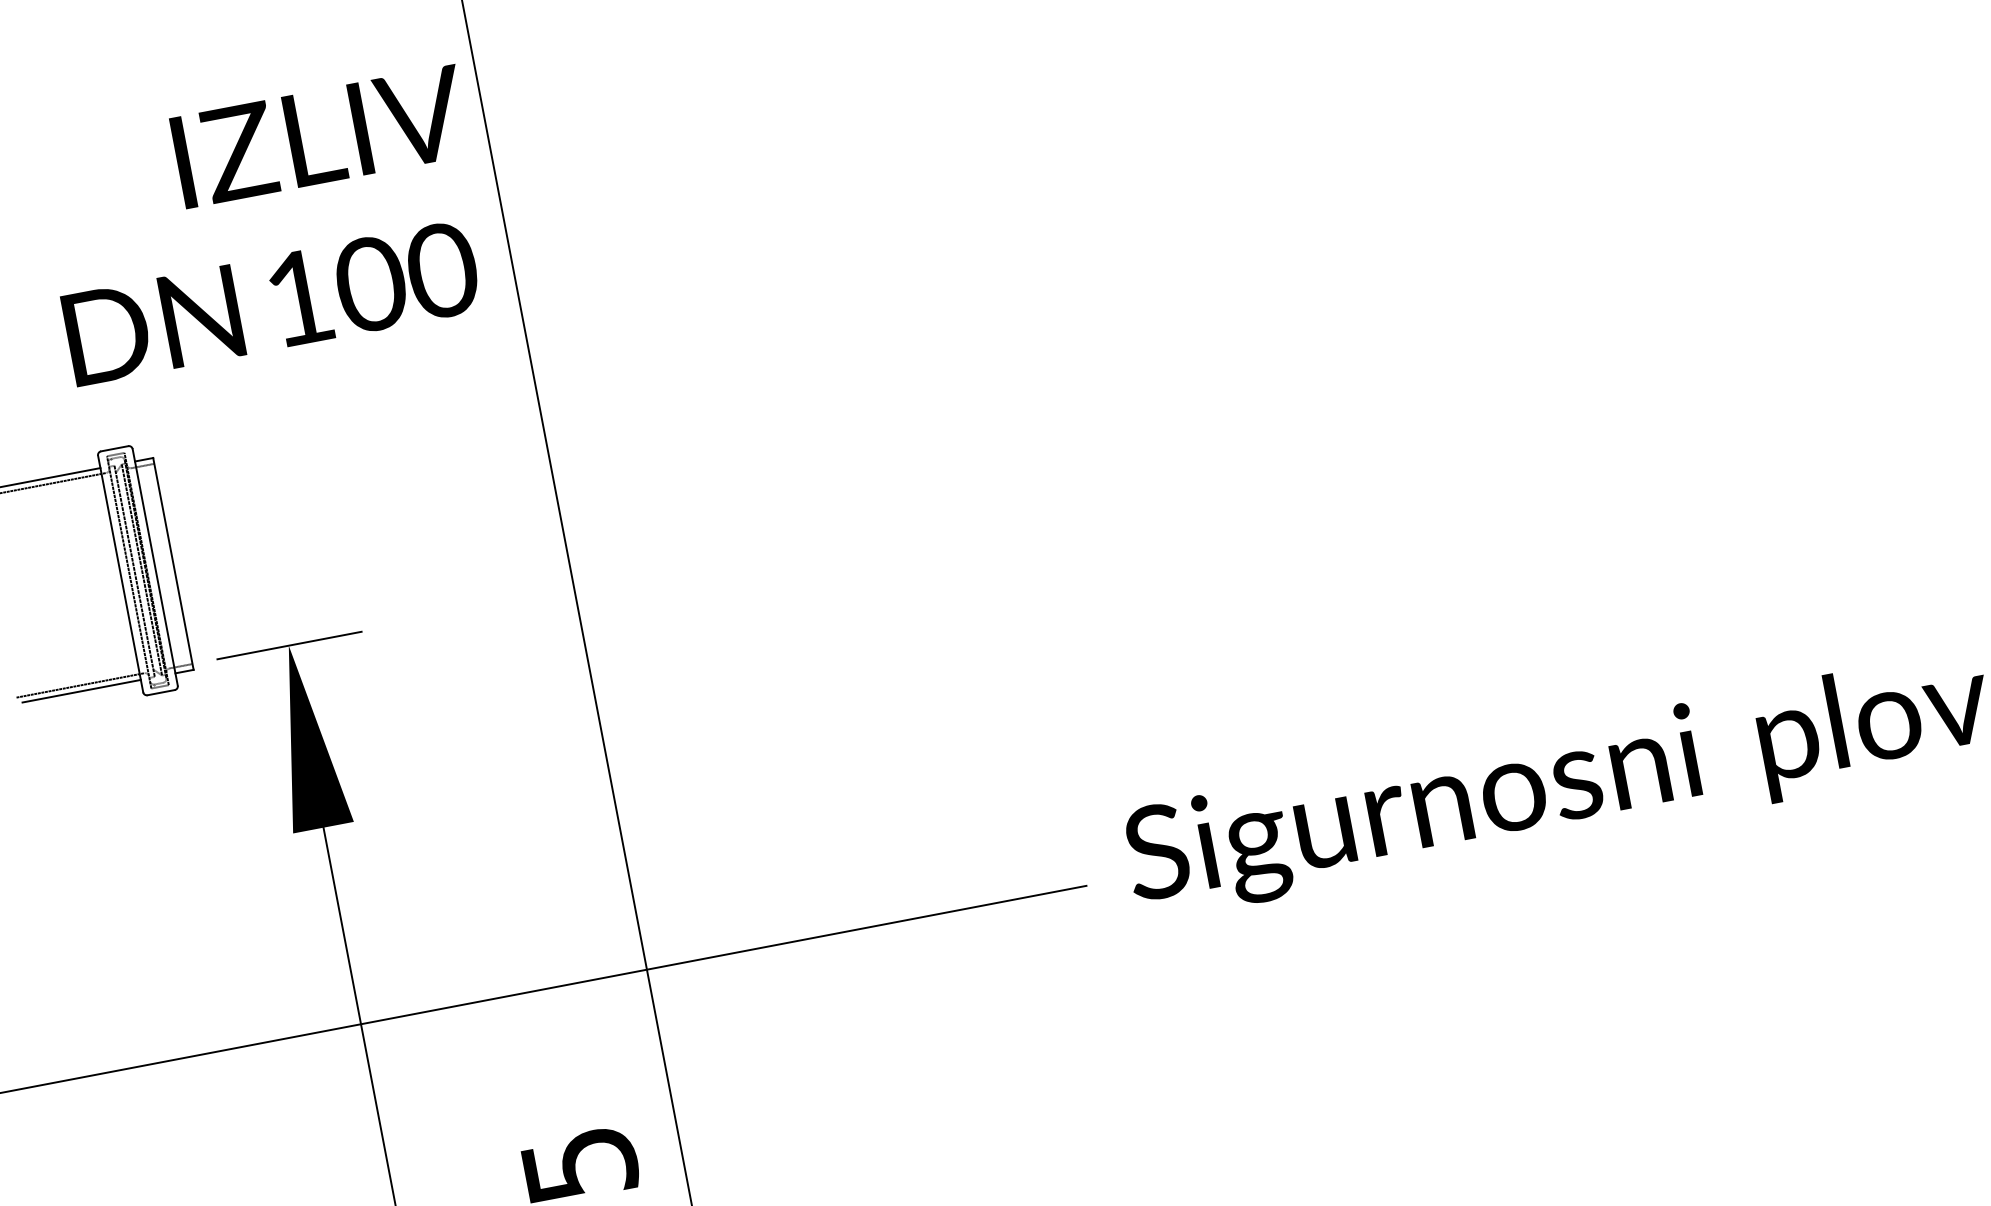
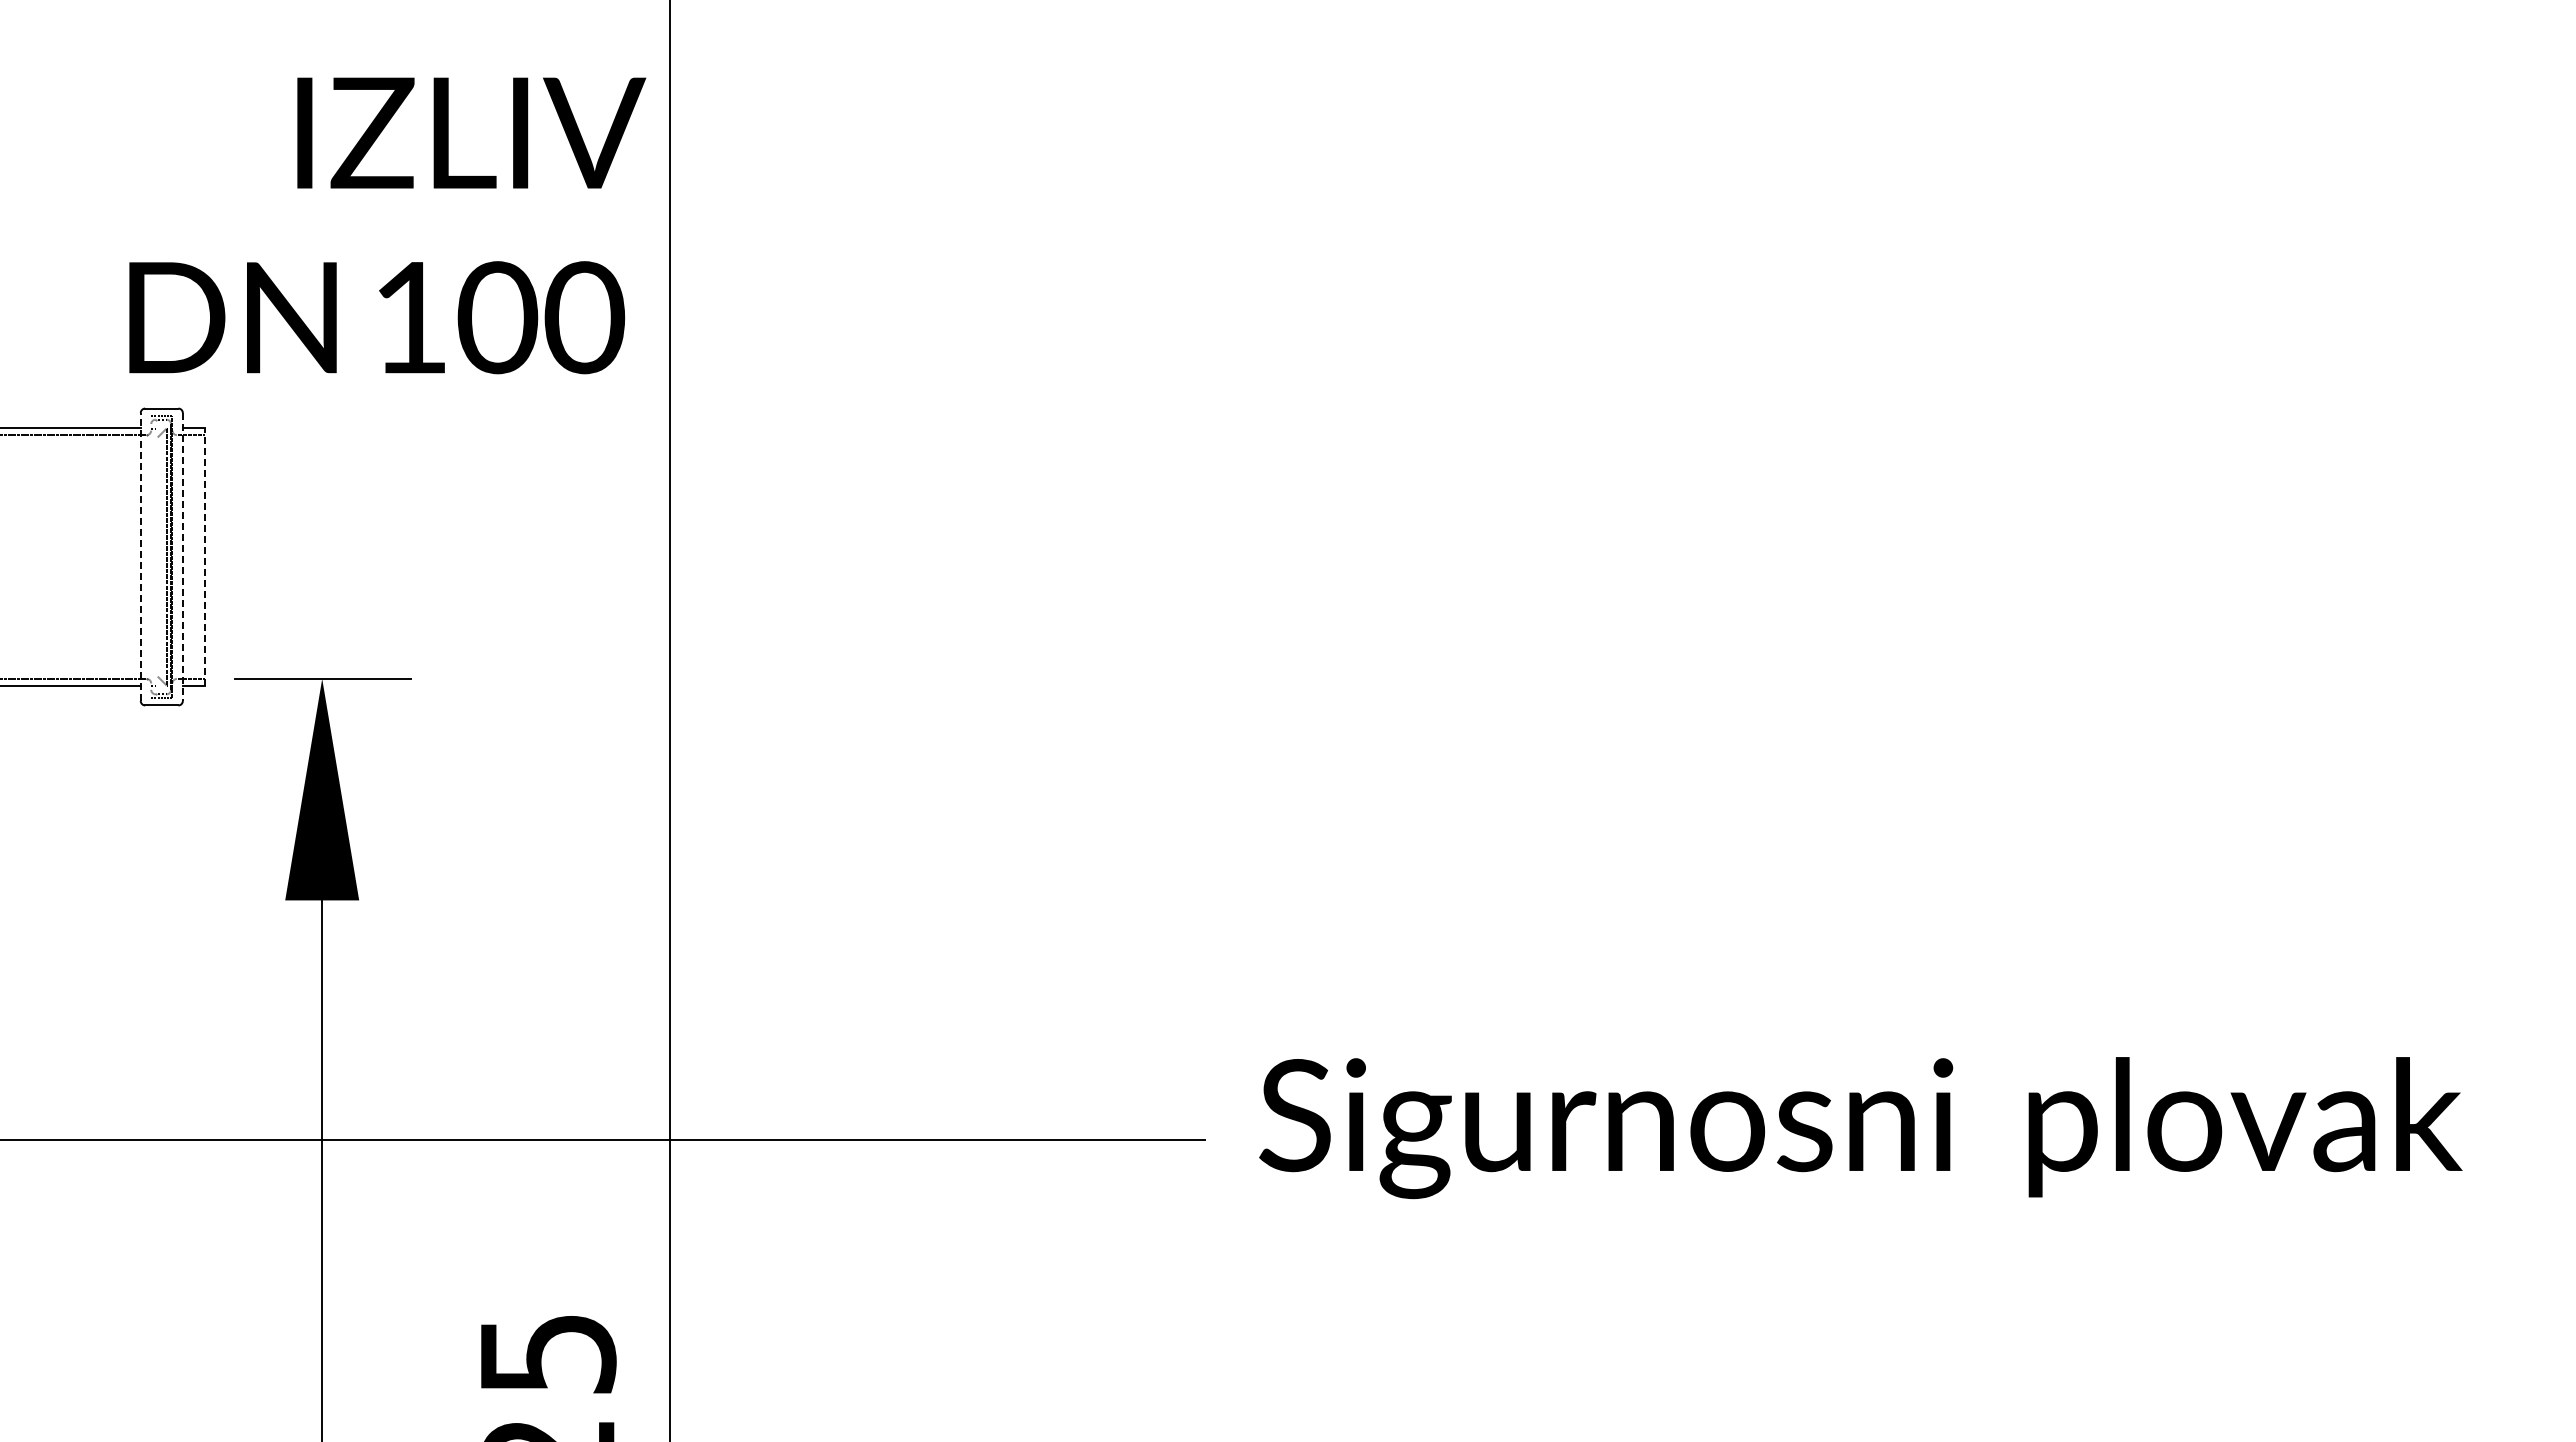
text: (265, 225) -> (387, 225), moved
line: (173, 564) -> (205, 557), solid -> dashed
line: (155, 567) -> (182, 557), solid -> dashed
line: (134, 570) -> (157, 556), removed
line: (129, 571) -> (151, 556), removed
line: (120, 573) -> (140, 556), solid -> dashed

